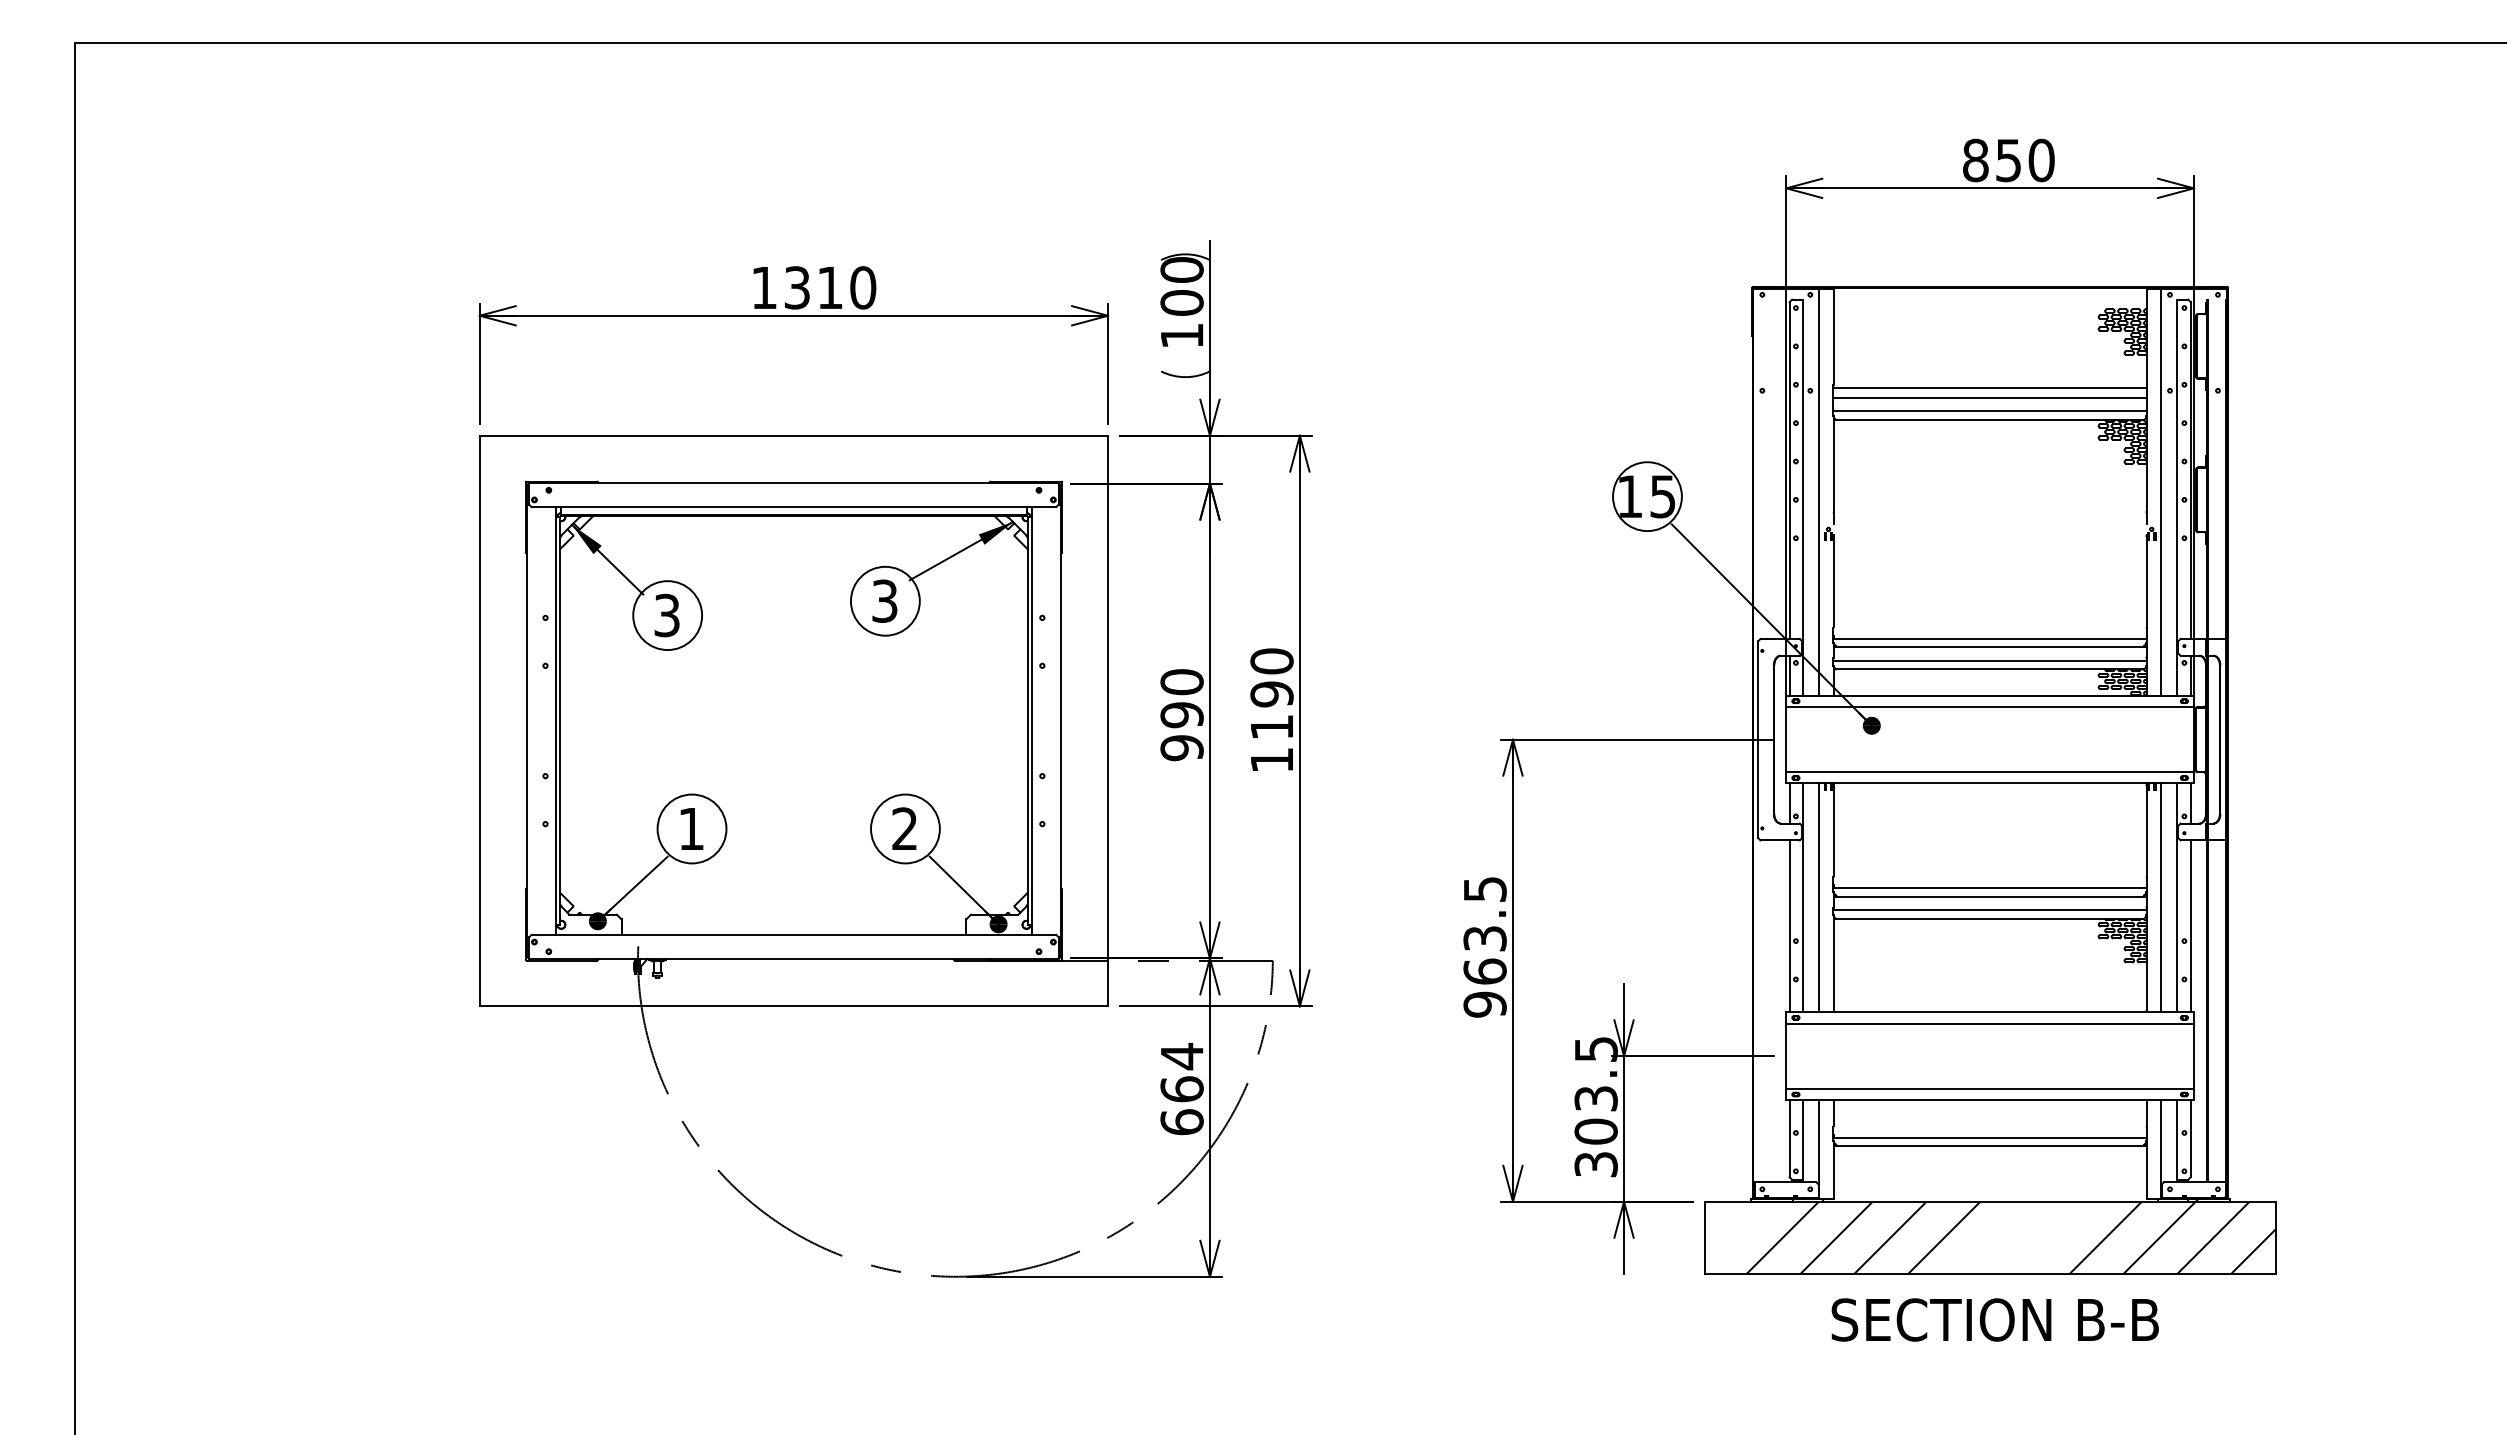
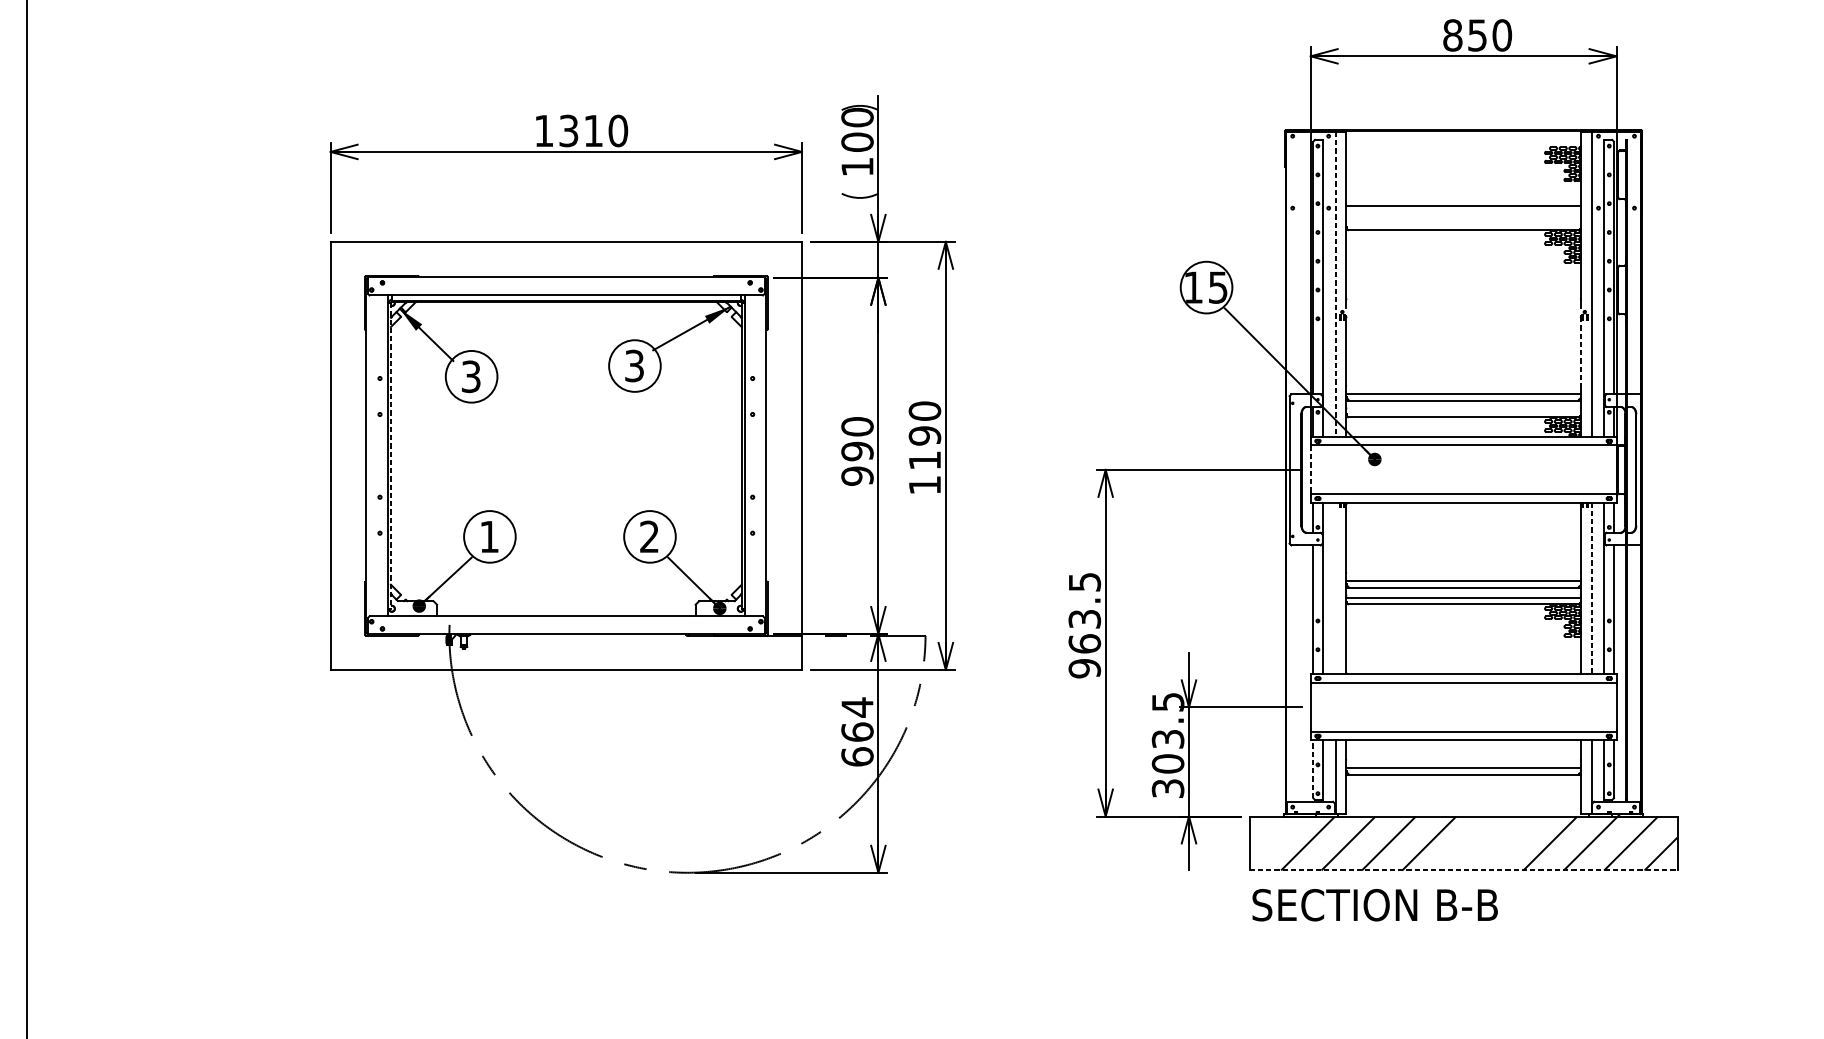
line: (1989, 397) -> (1463, 213), removed
line: (1989, 411) -> (1463, 223), removed
line: (1819, 493) -> (1335, 285), solid -> dashed
line: (2146, 581) -> (1580, 351), solid -> dashed
line: (1989, 660) -> (1463, 410), removed
line: (560, 721) -> (391, 456), solid -> dashed
line: (1786, 739) -> (1310, 469), solid -> dashed
line: (1819, 897) -> (1335, 588), removed
line: (2160, 897) -> (1591, 588), solid -> dashed
line: (1789, 1138) -> (1313, 769), solid -> dashed
line: (1990, 1273) -> (1463, 870), solid -> dashed
text: (1994, 1319) -> (1374, 904), moved

